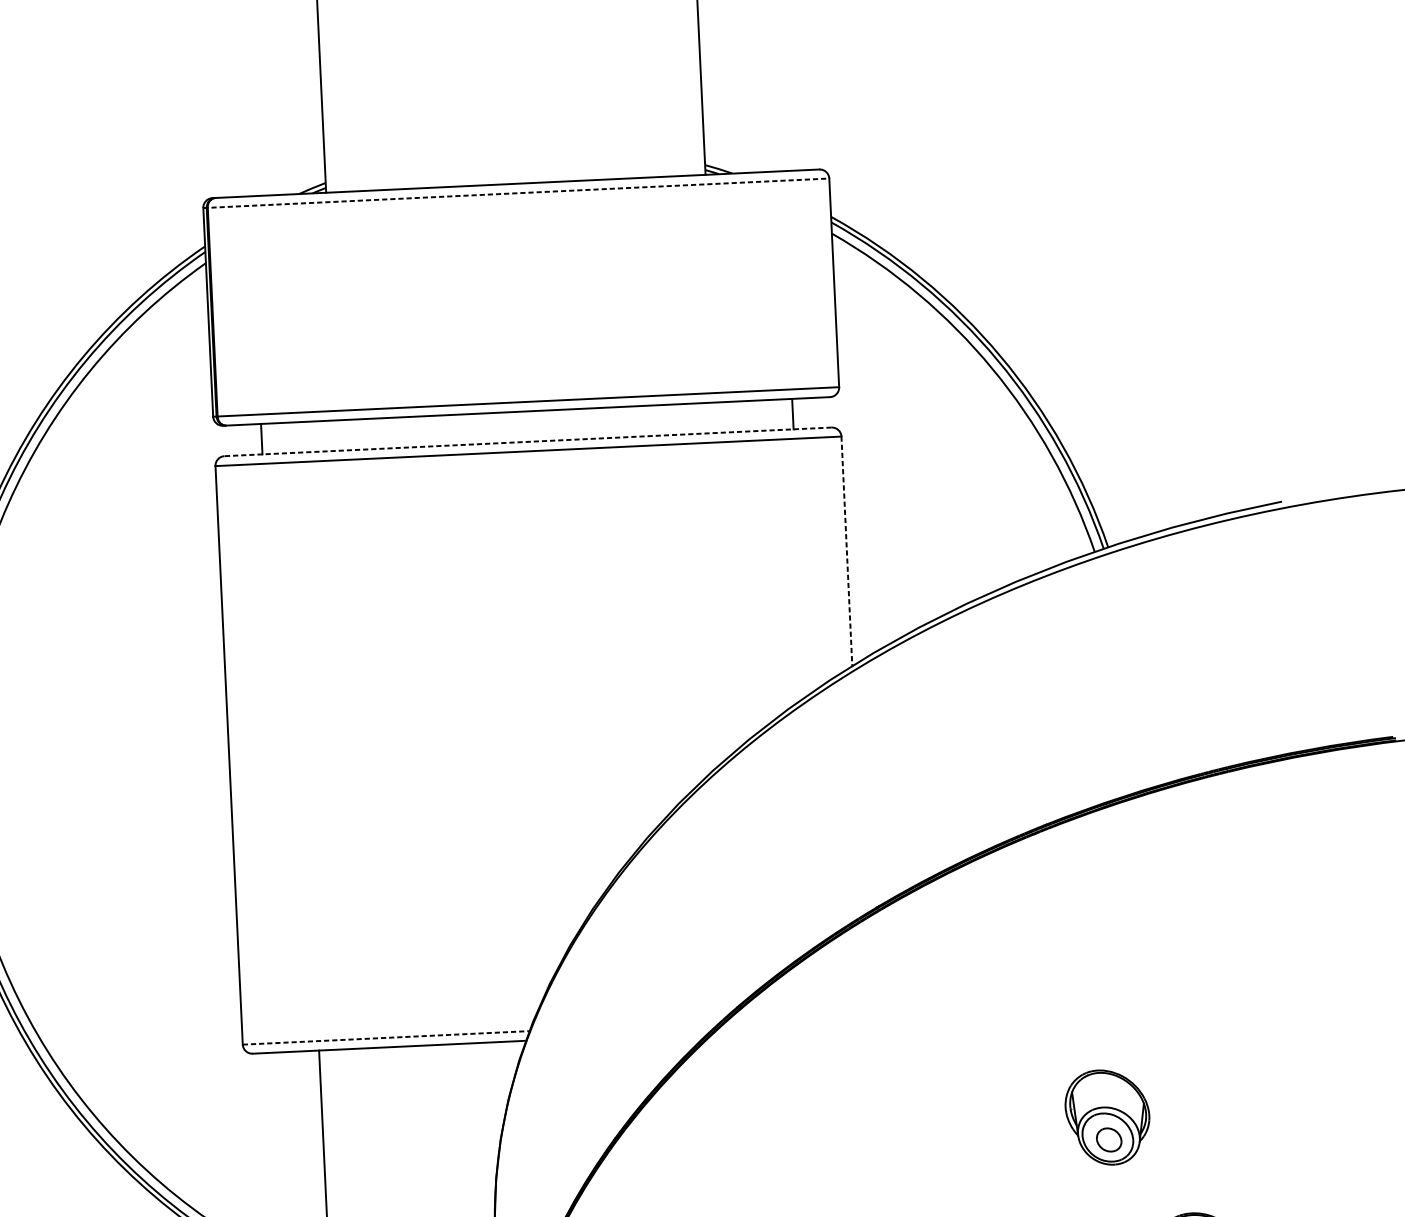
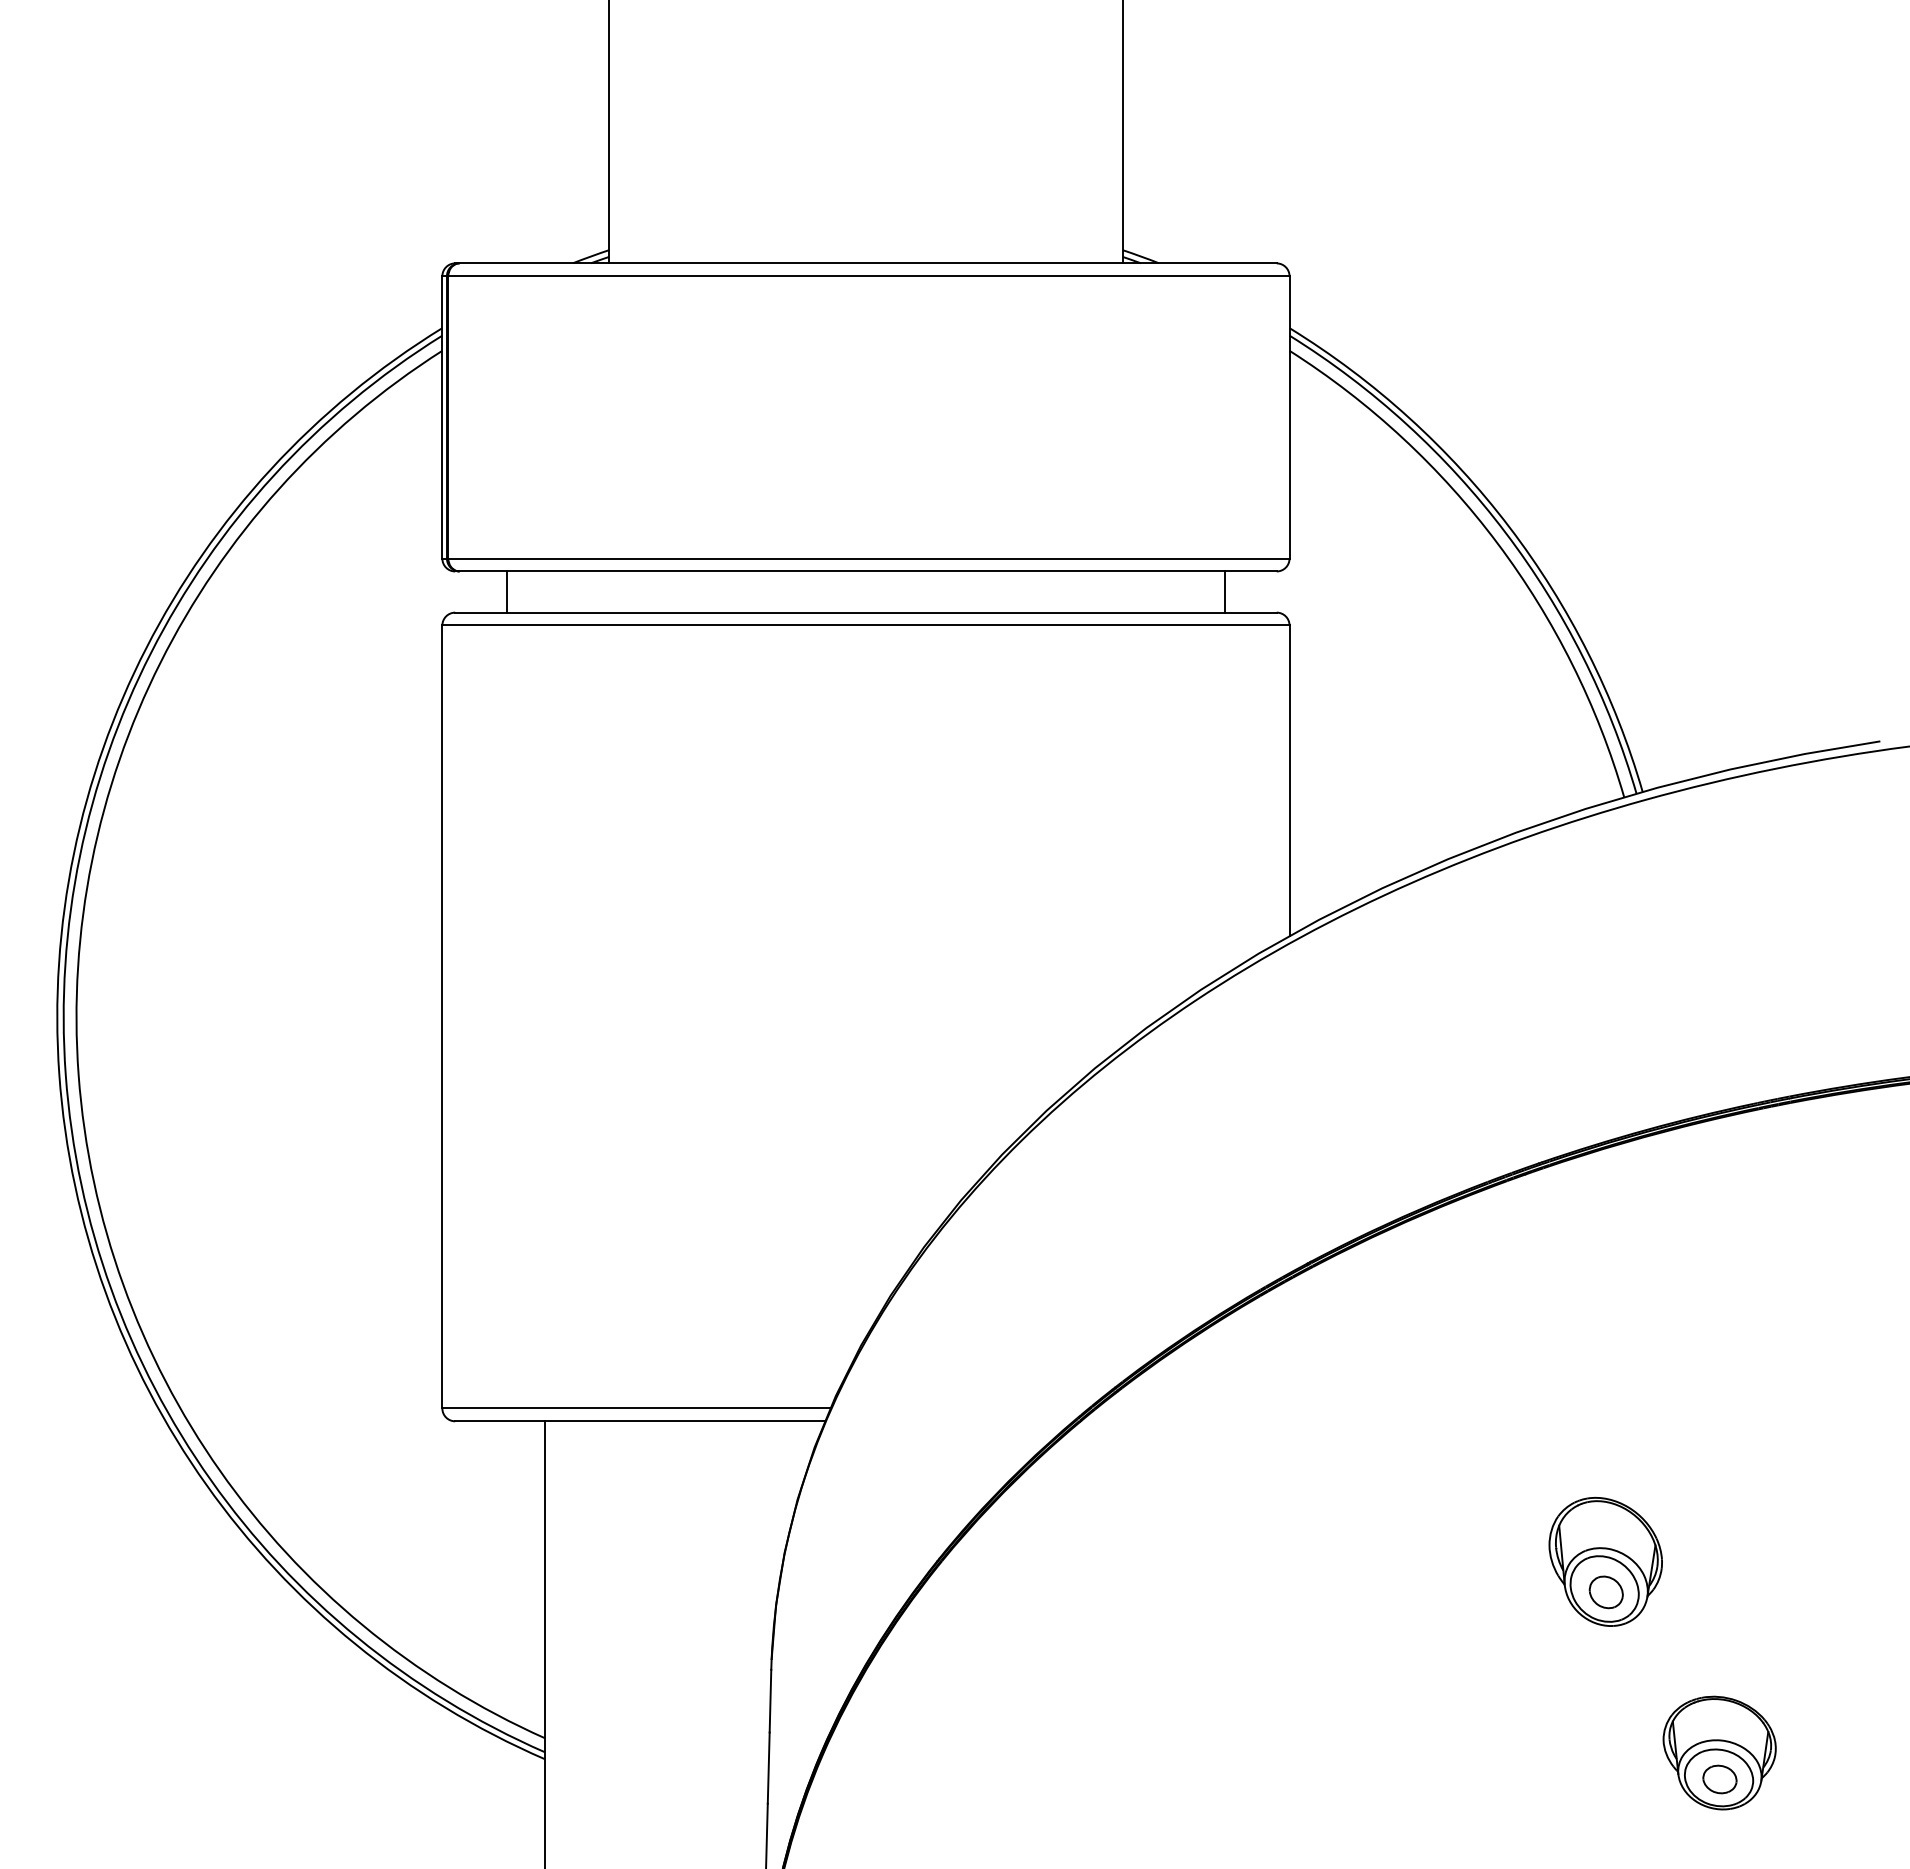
line: (515, 193) -> (865, 276), dashed -> solid
line: (527, 441) -> (865, 612), dashed -> solid
line: (846, 551) -> (1289, 781), dashed -> solid
line: (386, 1037) -> (637, 1408), dashed -> solid

